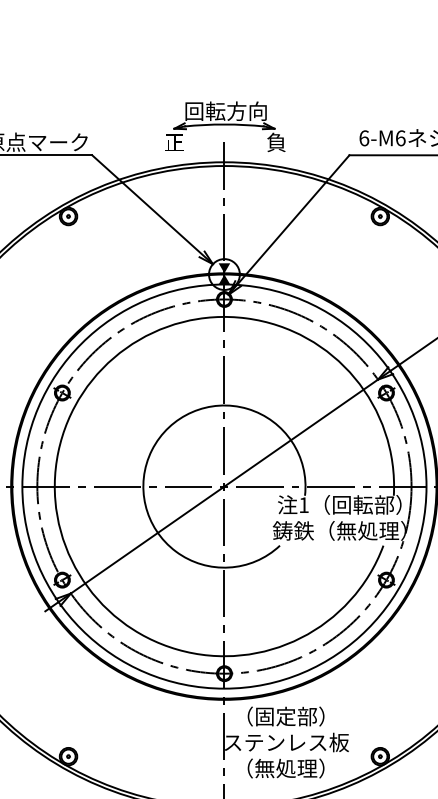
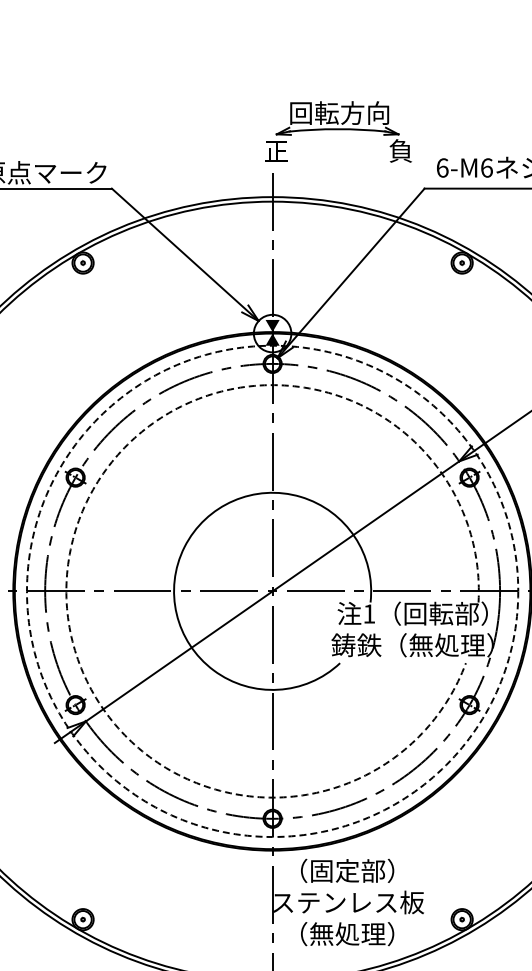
part: (225, 126) -> (338, 131), moved
arc: (58, 452) -> (70, 549), solid -> dashed
circle: (224, 486) -> (272, 591), solid -> dashed

